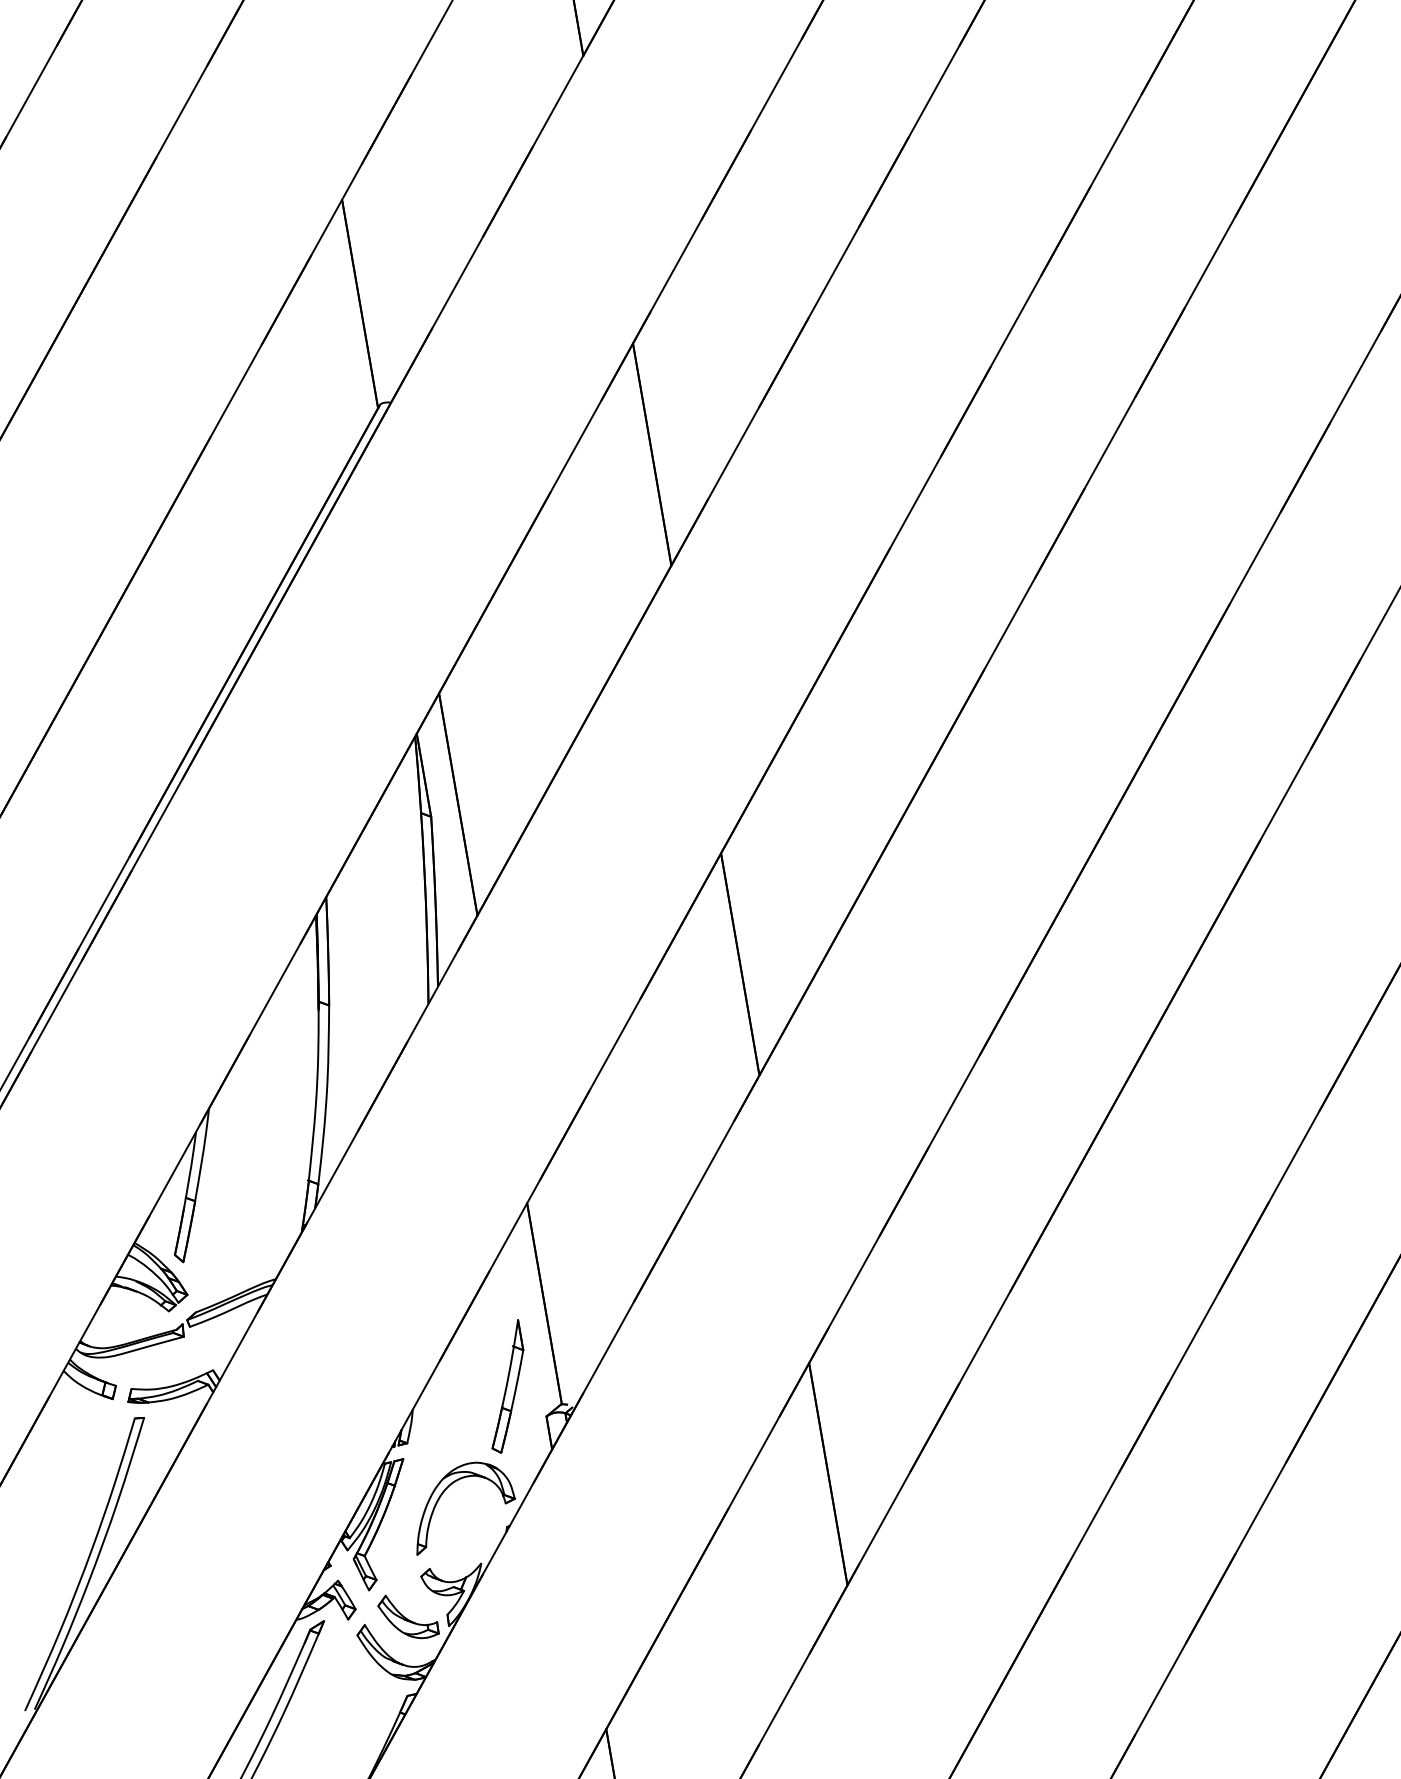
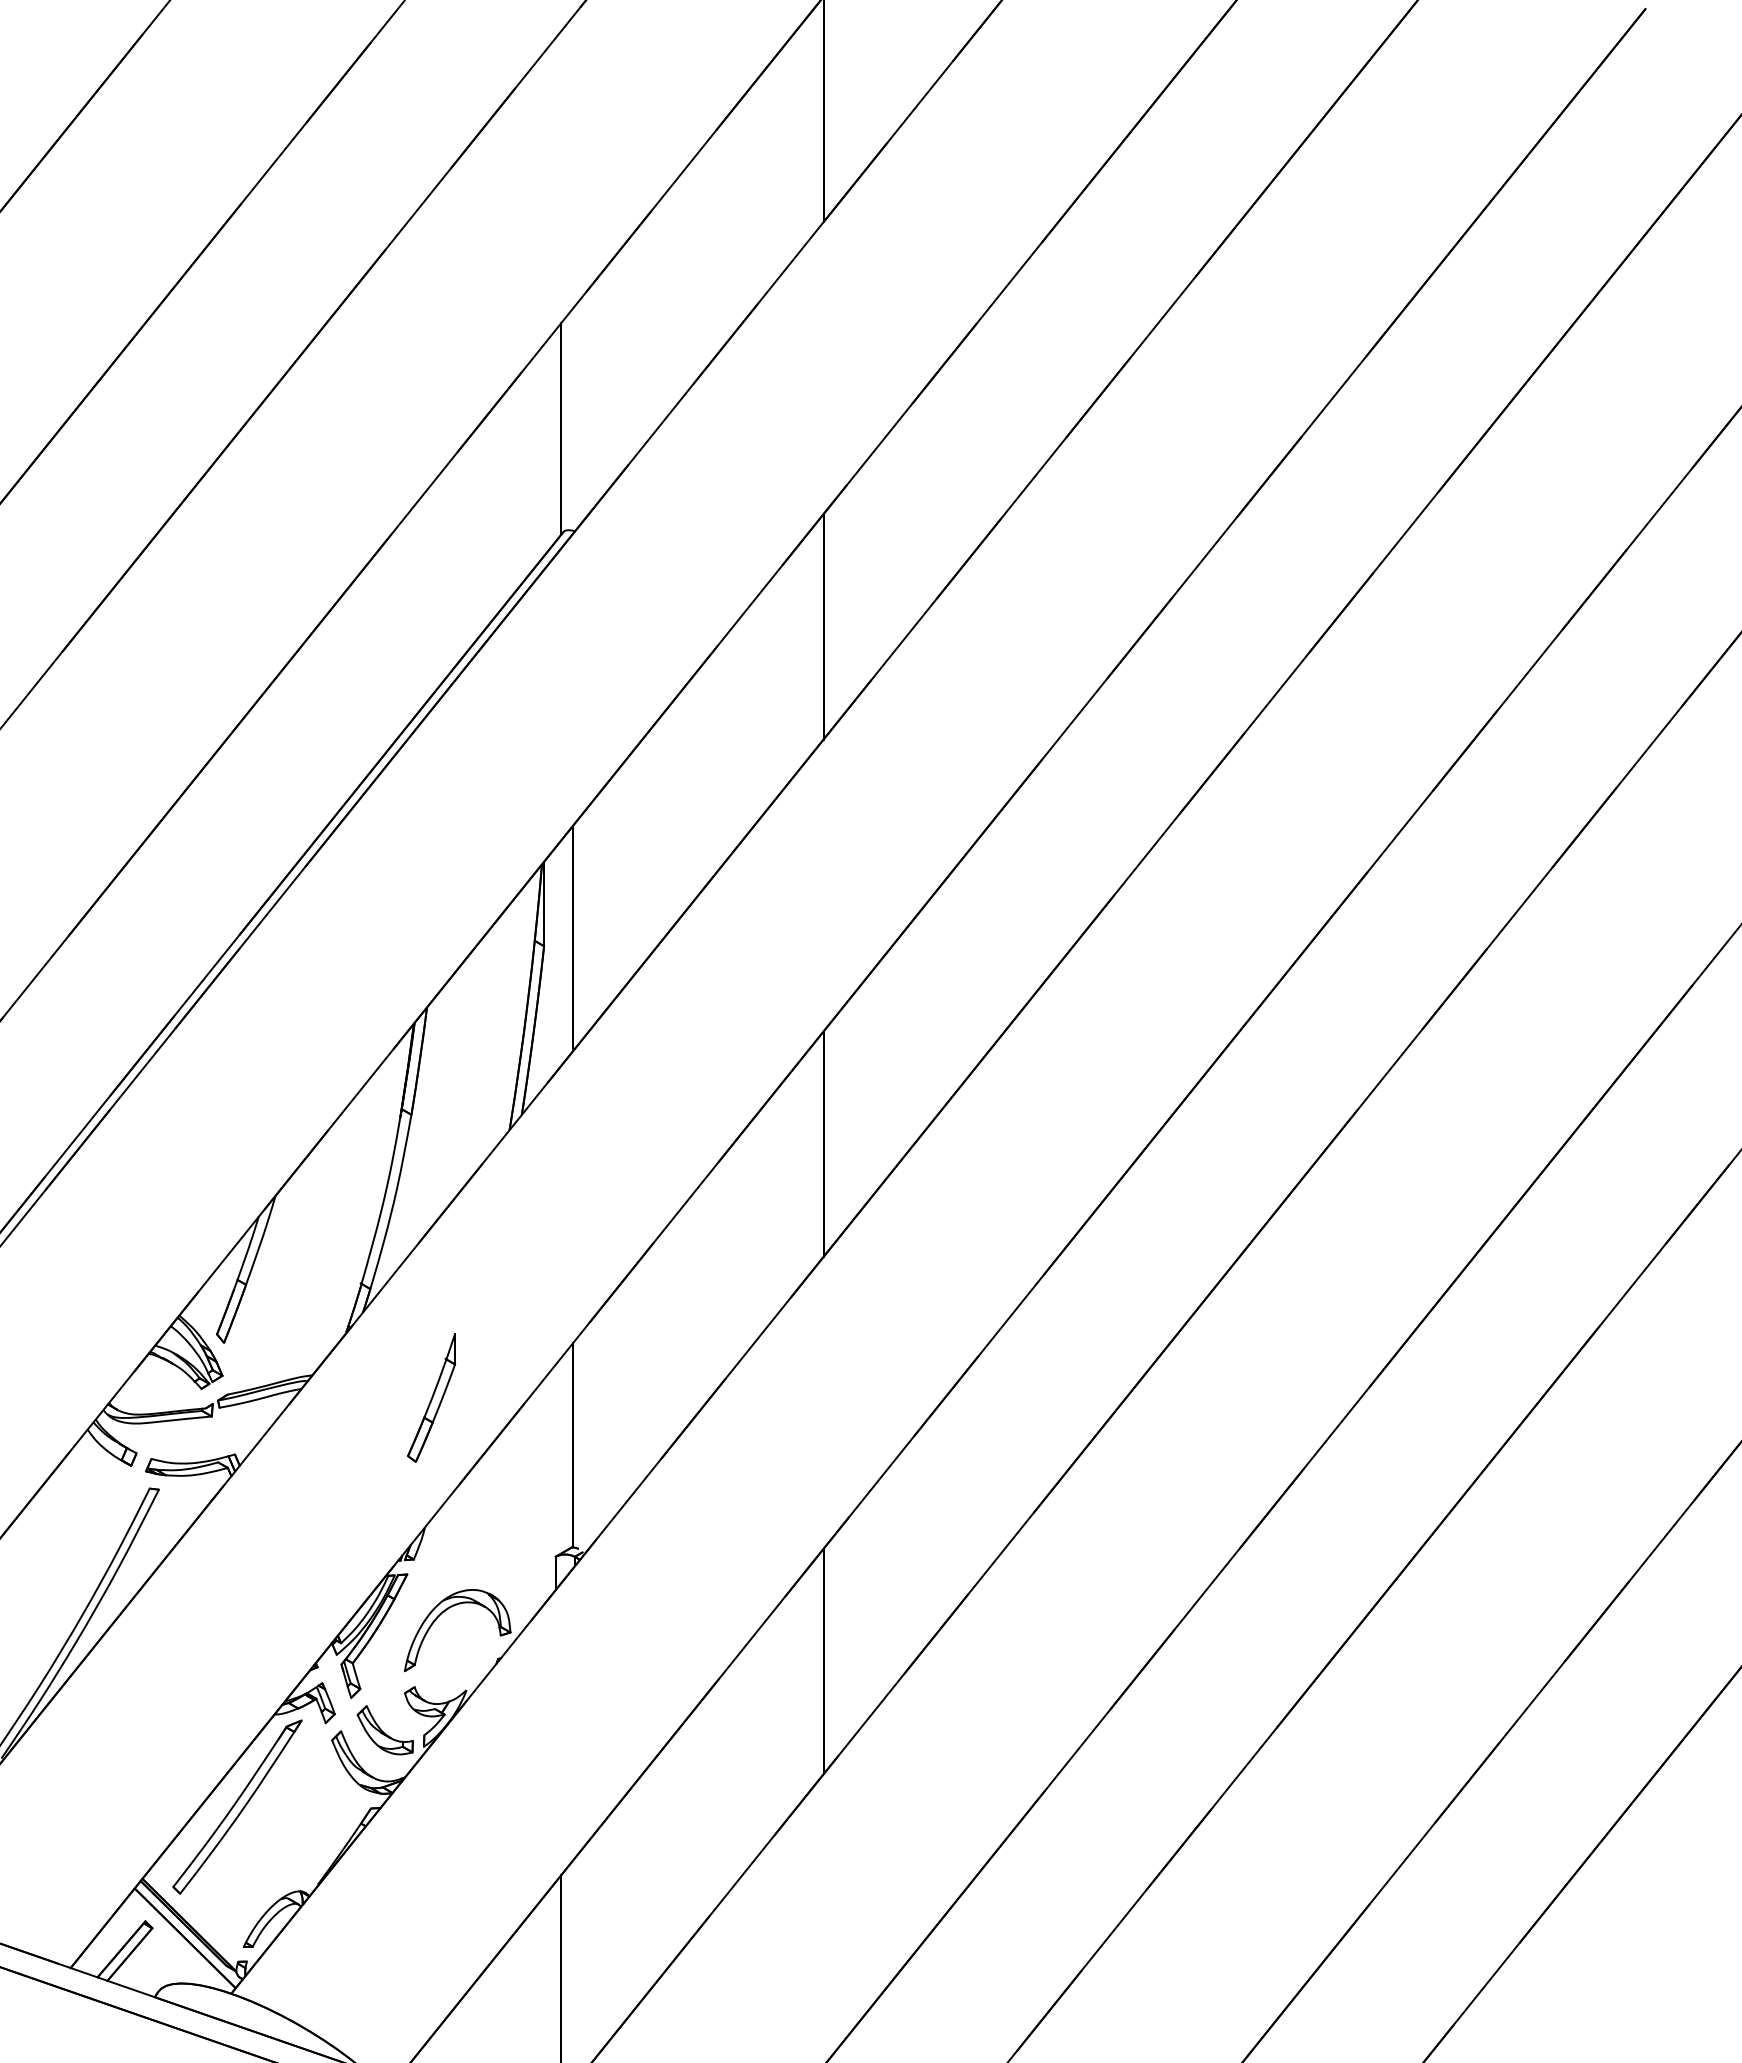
part: (505, 1386) -> (431, 1397), moved

